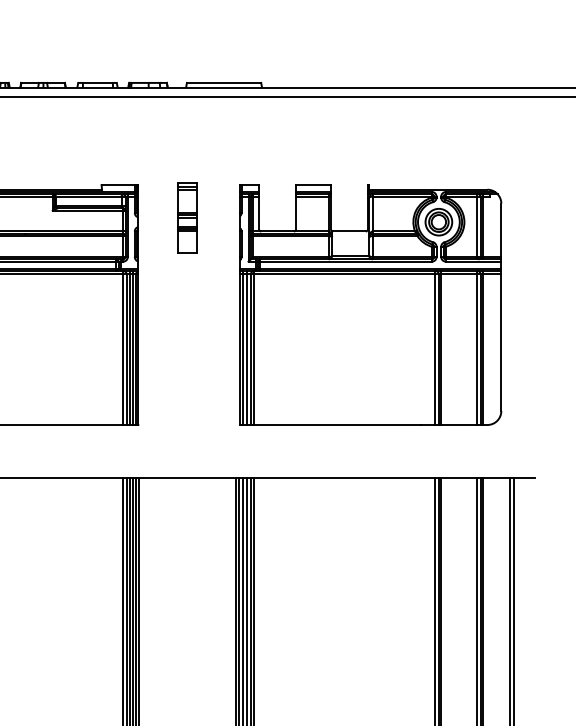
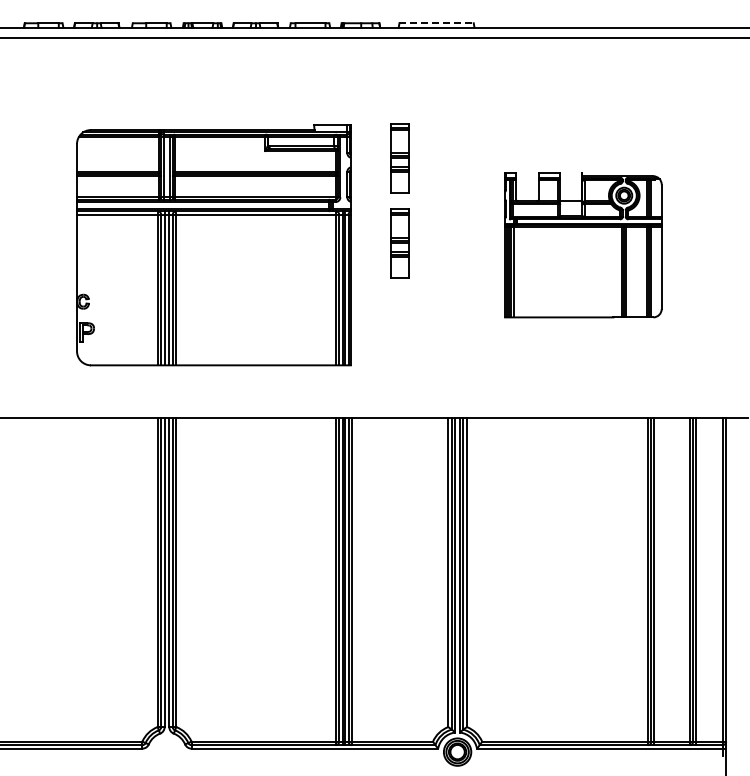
line: (224, 83) -> (437, 23), solid -> dashed
part: (186, 303) -> (399, 243), added
part: (370, 305) -> (583, 245), size x0.6

